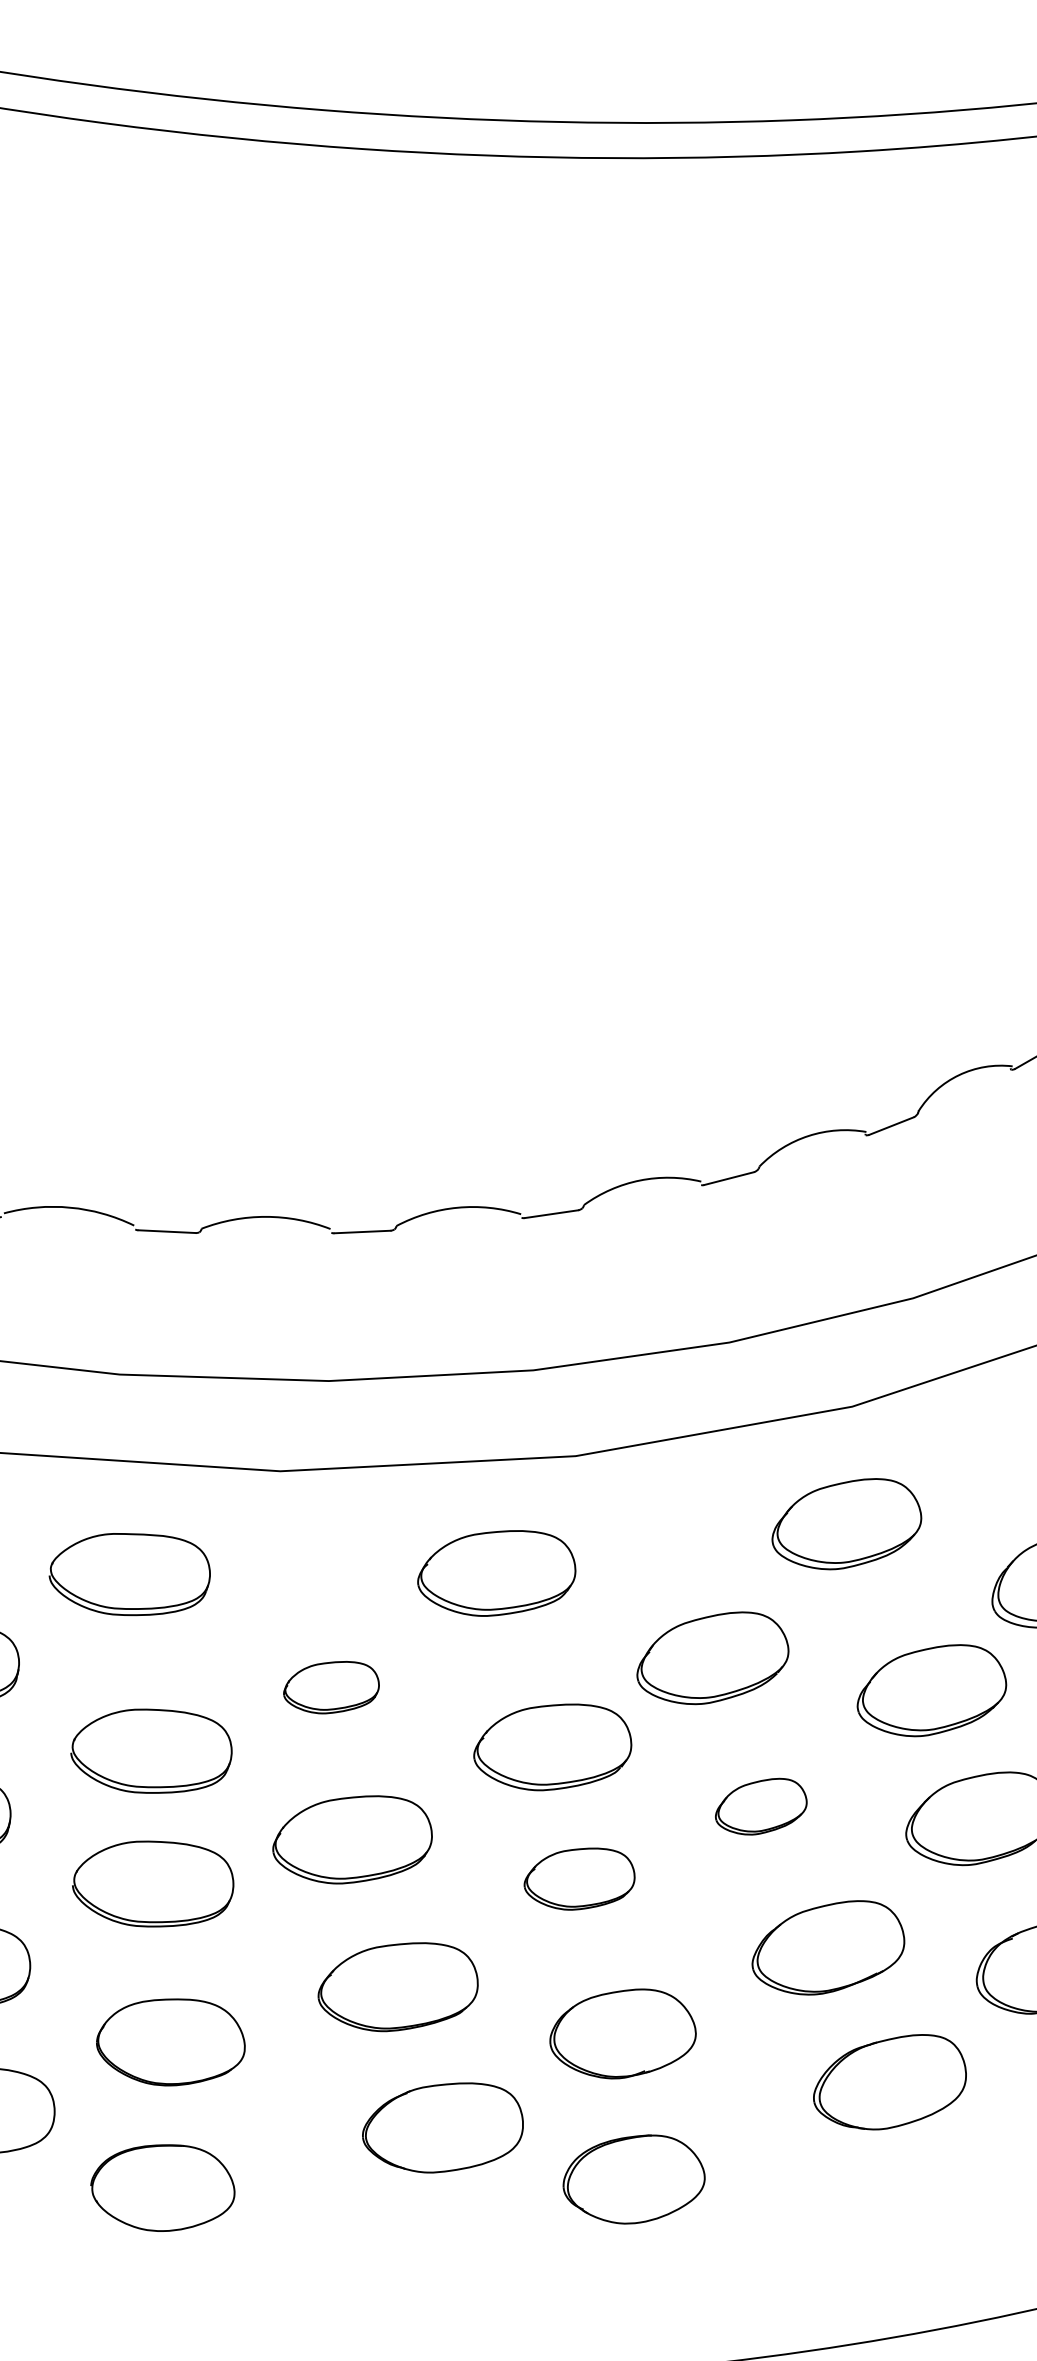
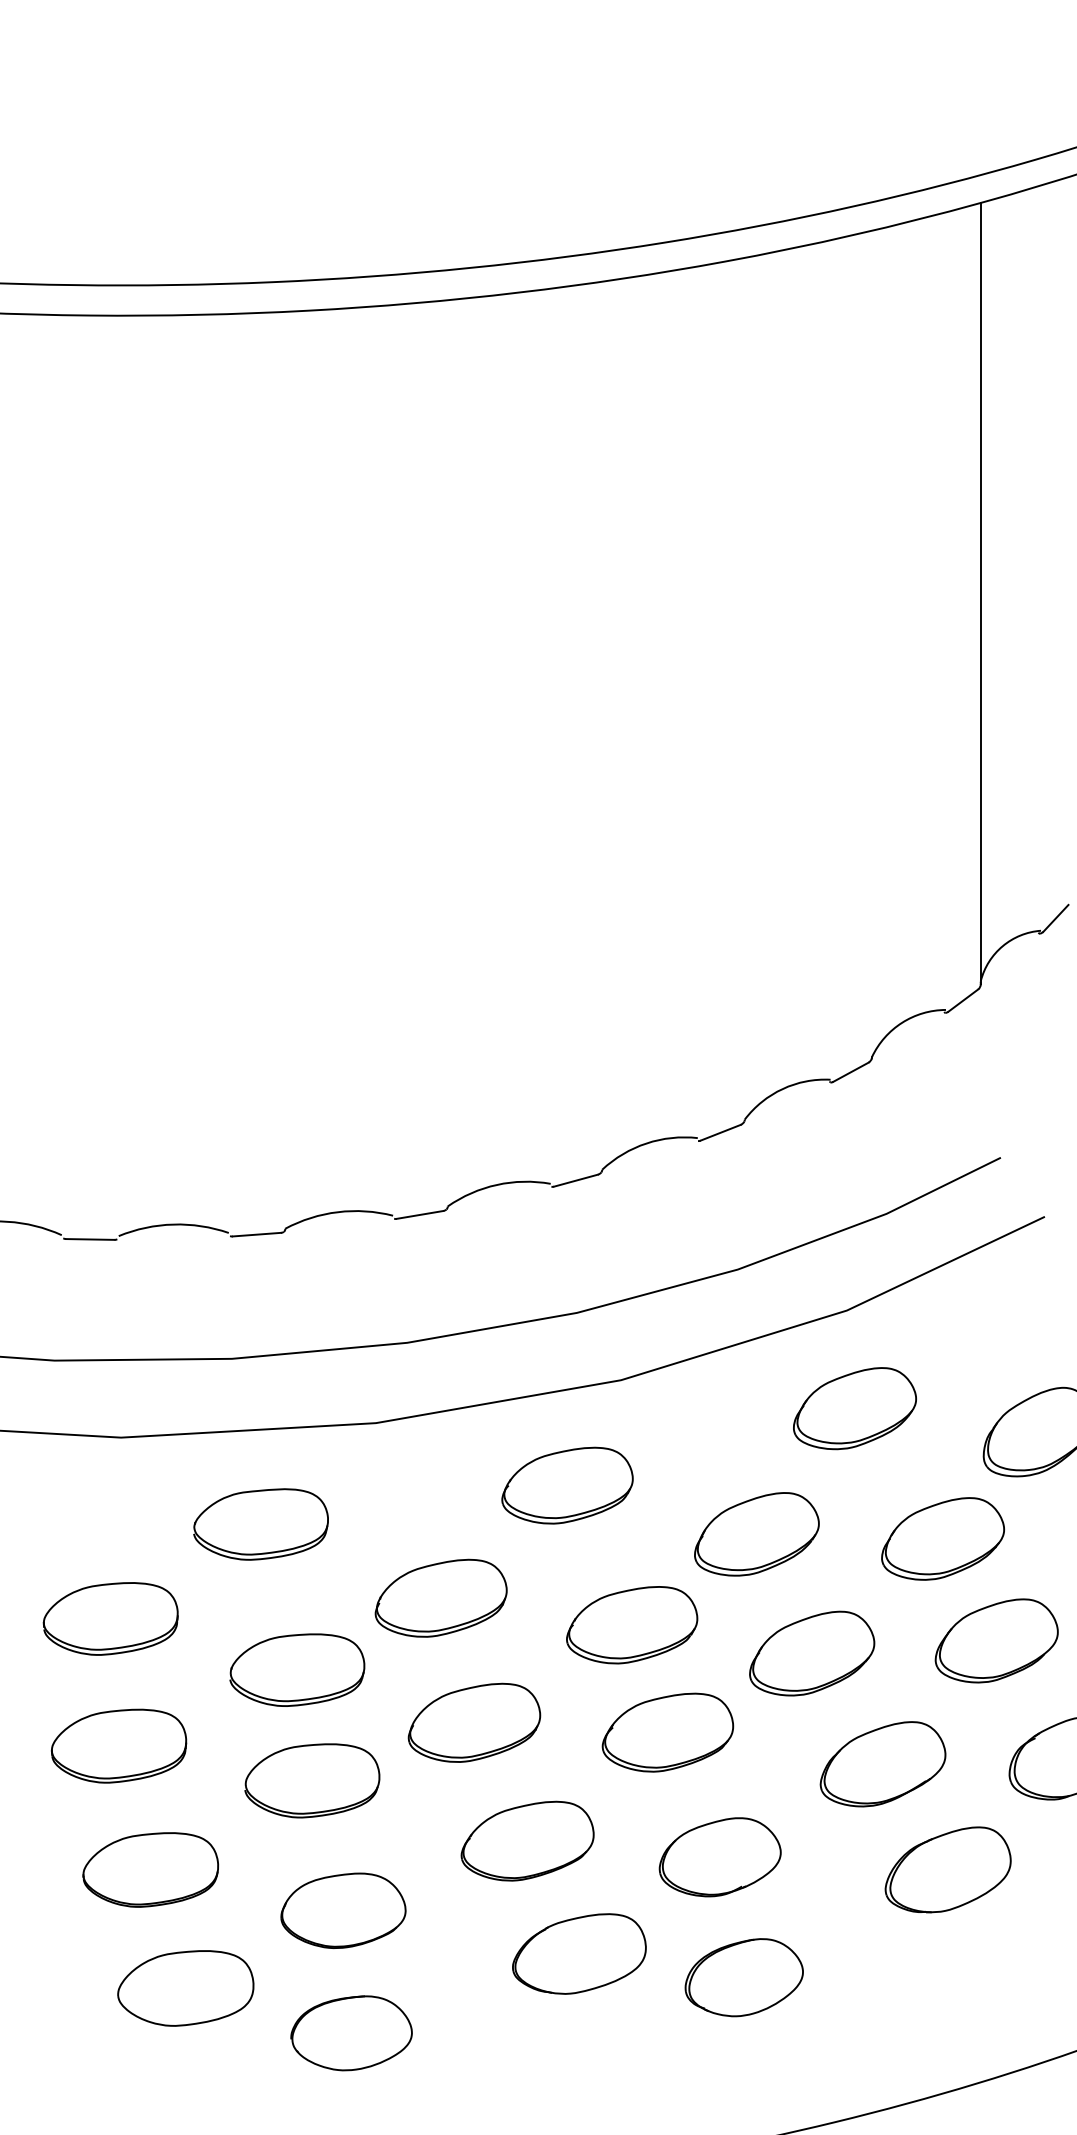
part: (331, 1686) -> (440, 1597), size x1.67
part: (761, 1806) -> (812, 1653), size x1.67
part: (579, 1878) -> (667, 1732), size x1.43

